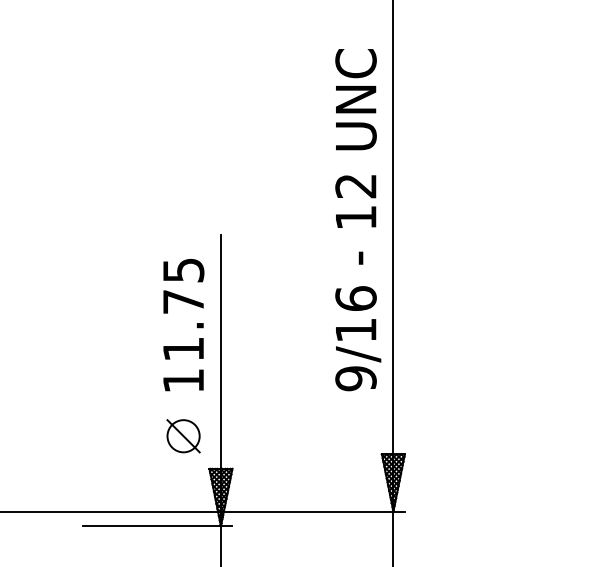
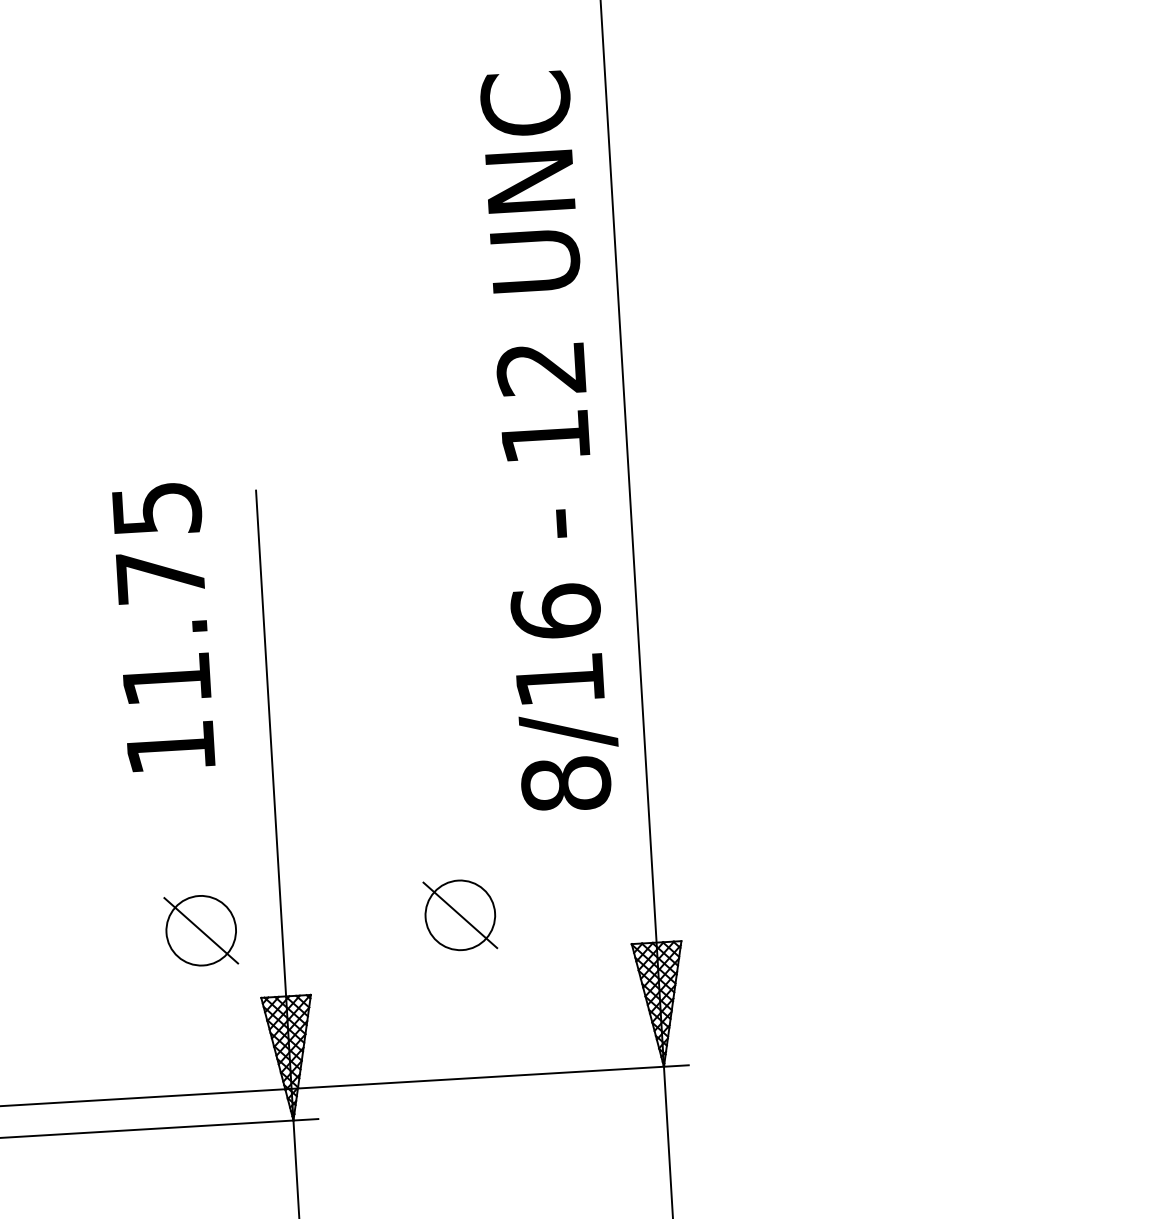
text: (183, 325) -> (163, 627), moved
text: (355, 378) -> (565, 783), 9/16 -> 8/16
part: (303, 436) -> (460, 915), added

